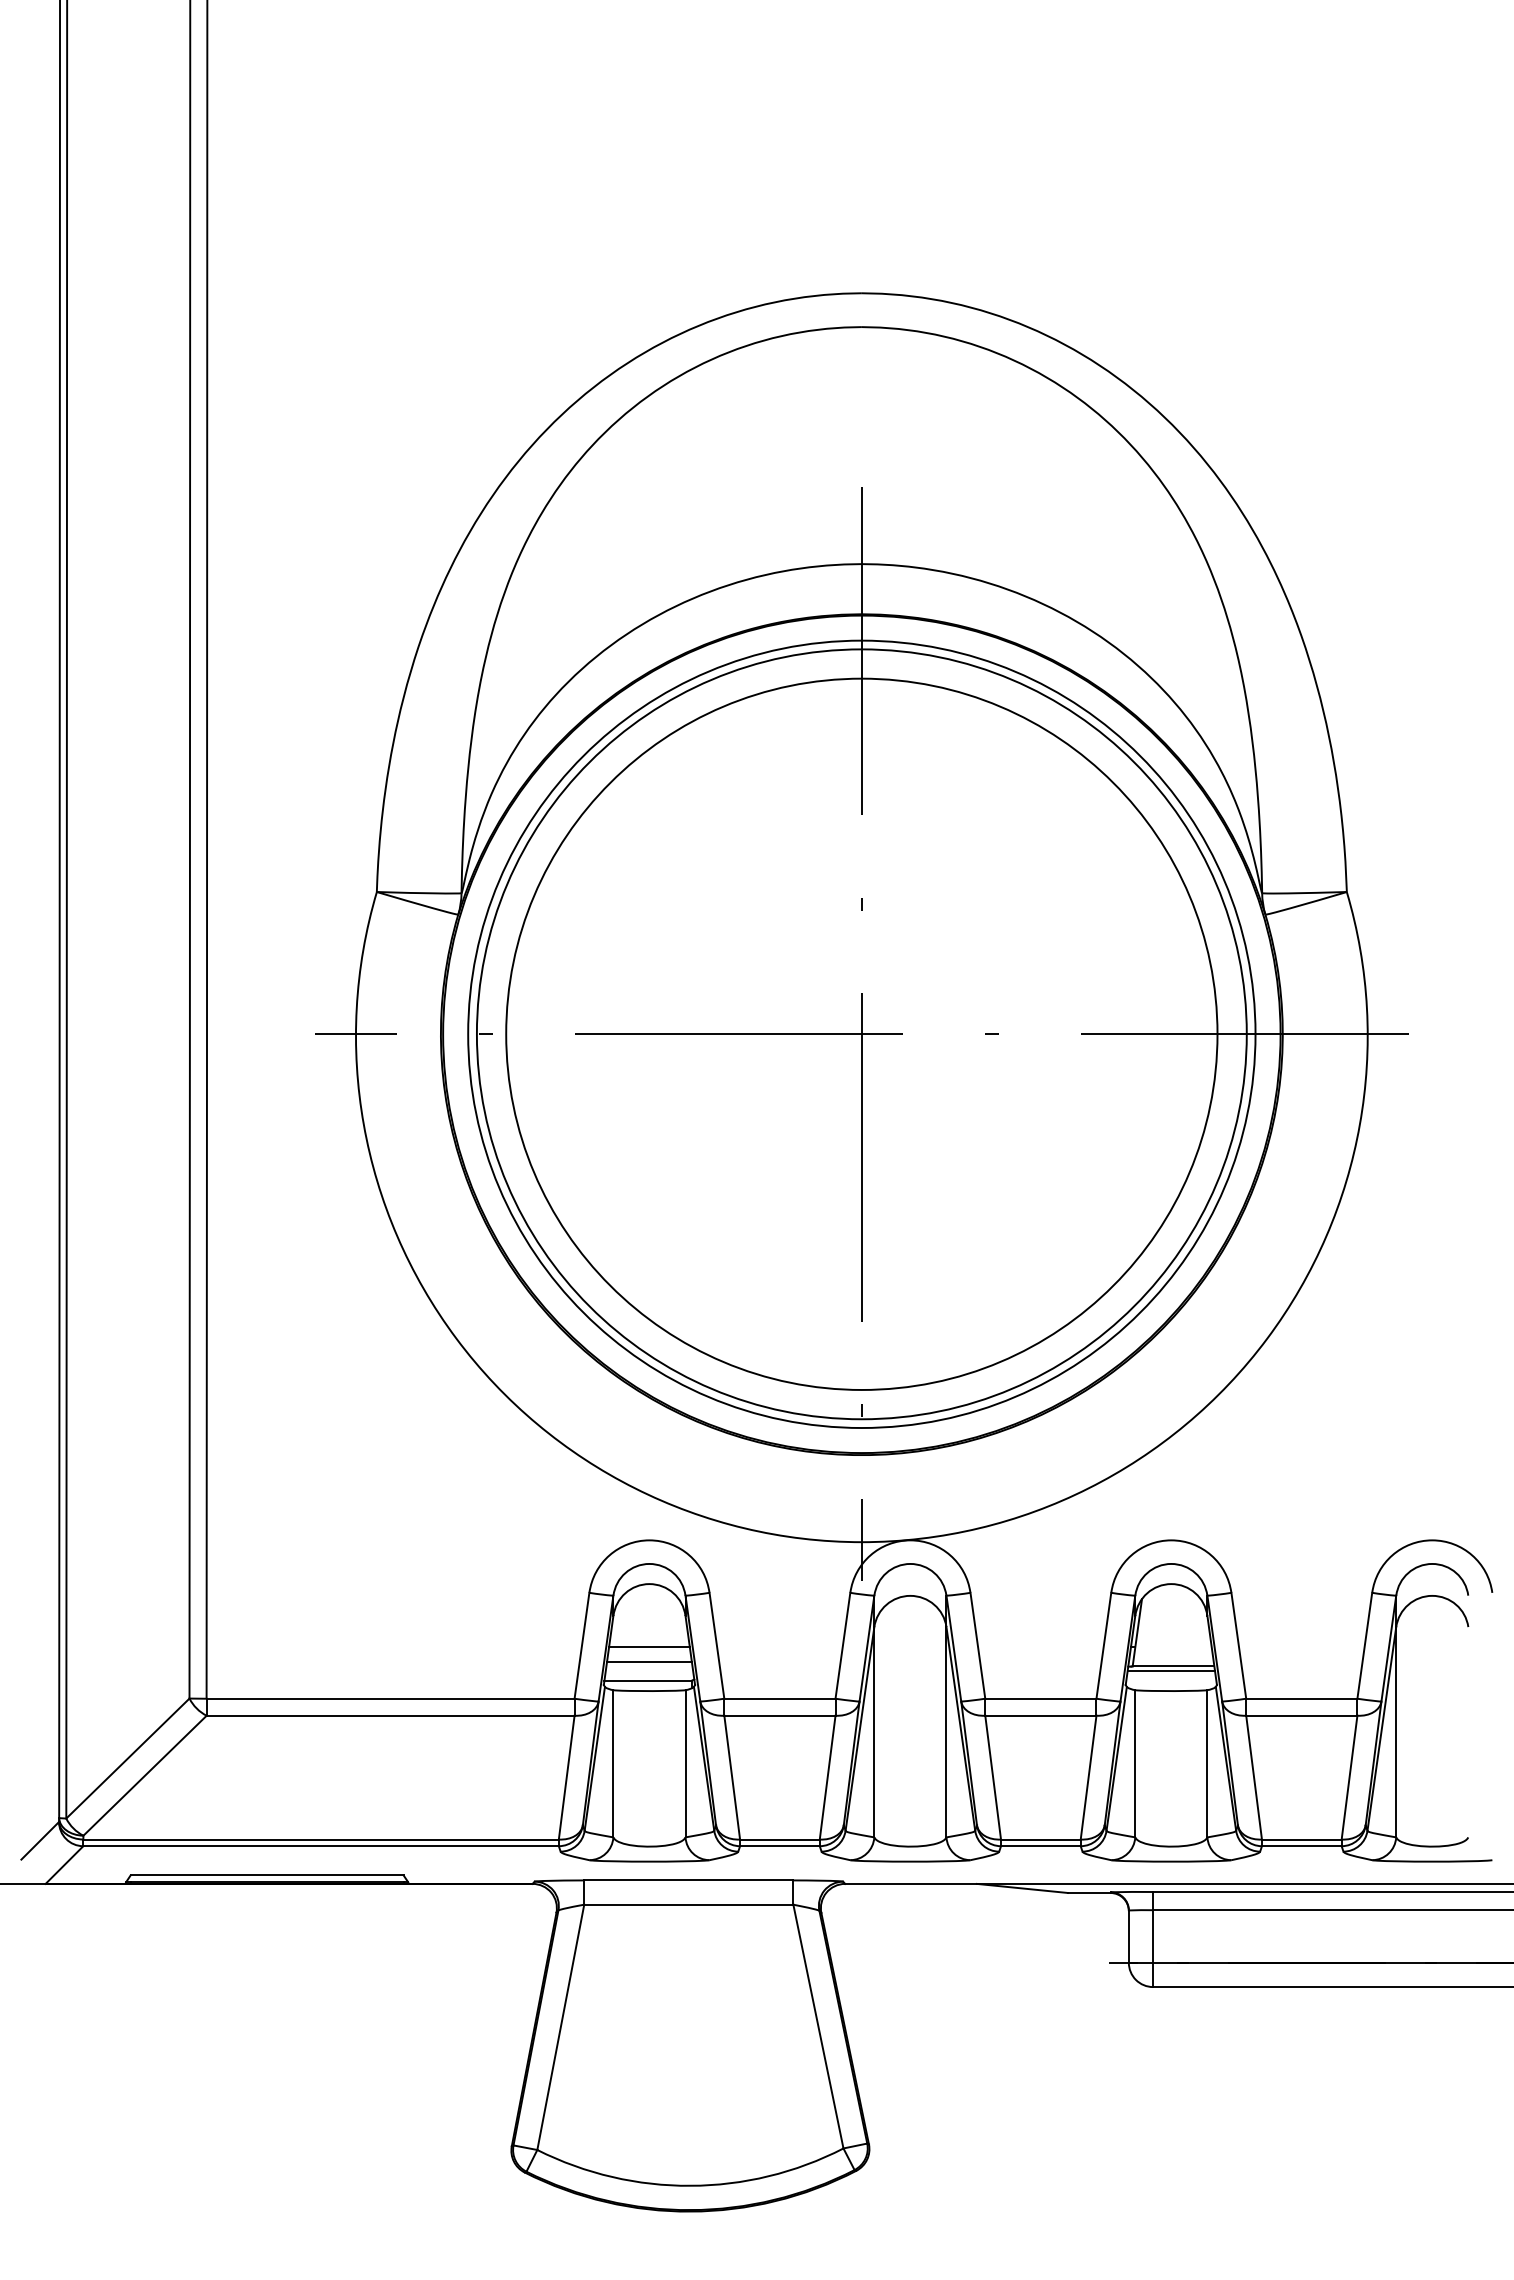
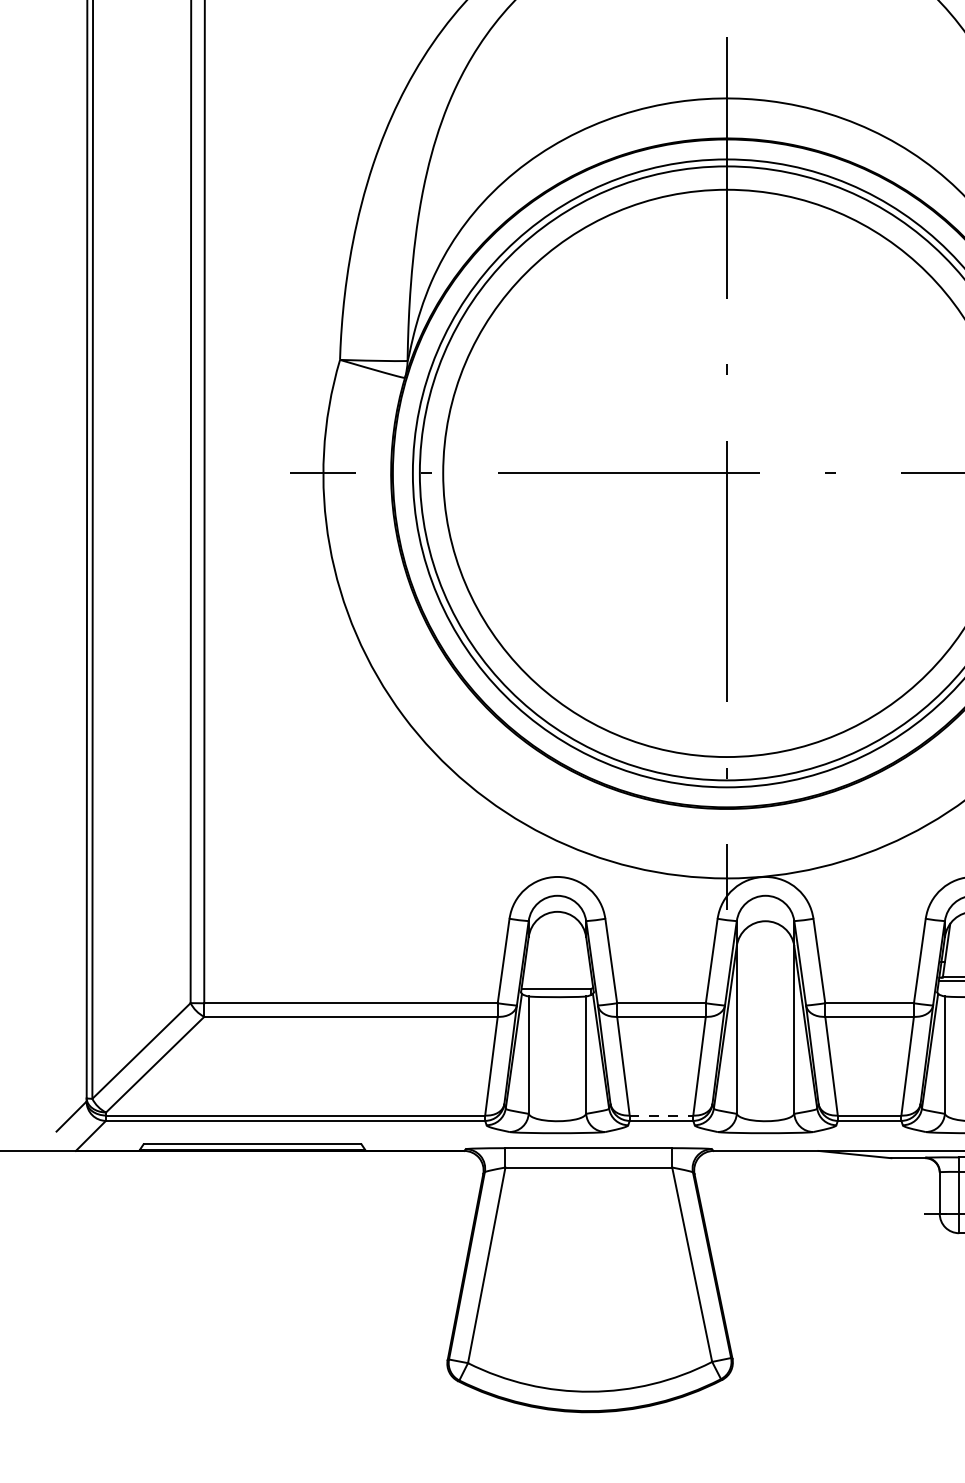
line: (649, 1647) -> (557, 962), removed
line: (649, 1661) -> (557, 973), removed
line: (779, 1839) -> (661, 1115), solid -> dashed

